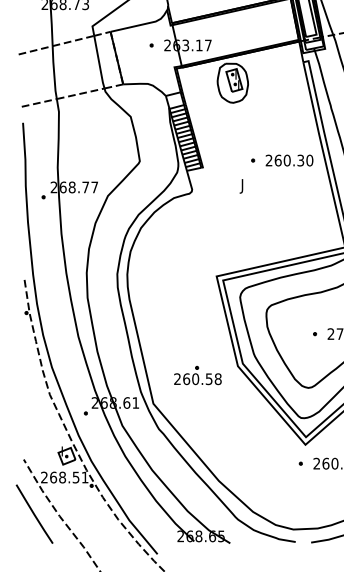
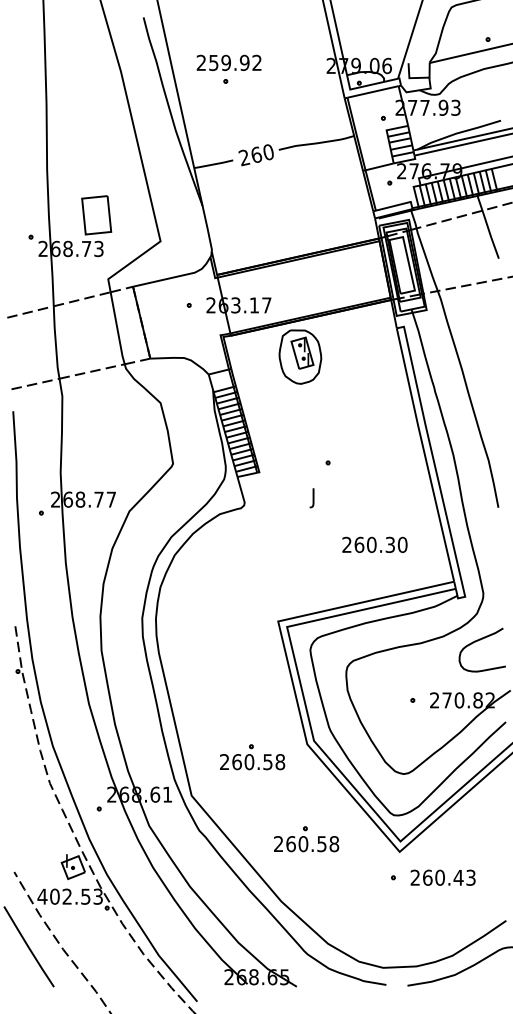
text: (289, 160) -> (374, 544), moved
part: (237, 435) -> (306, 839), added
text: (64, 477) -> (69, 896), 268.51 -> 402.53

